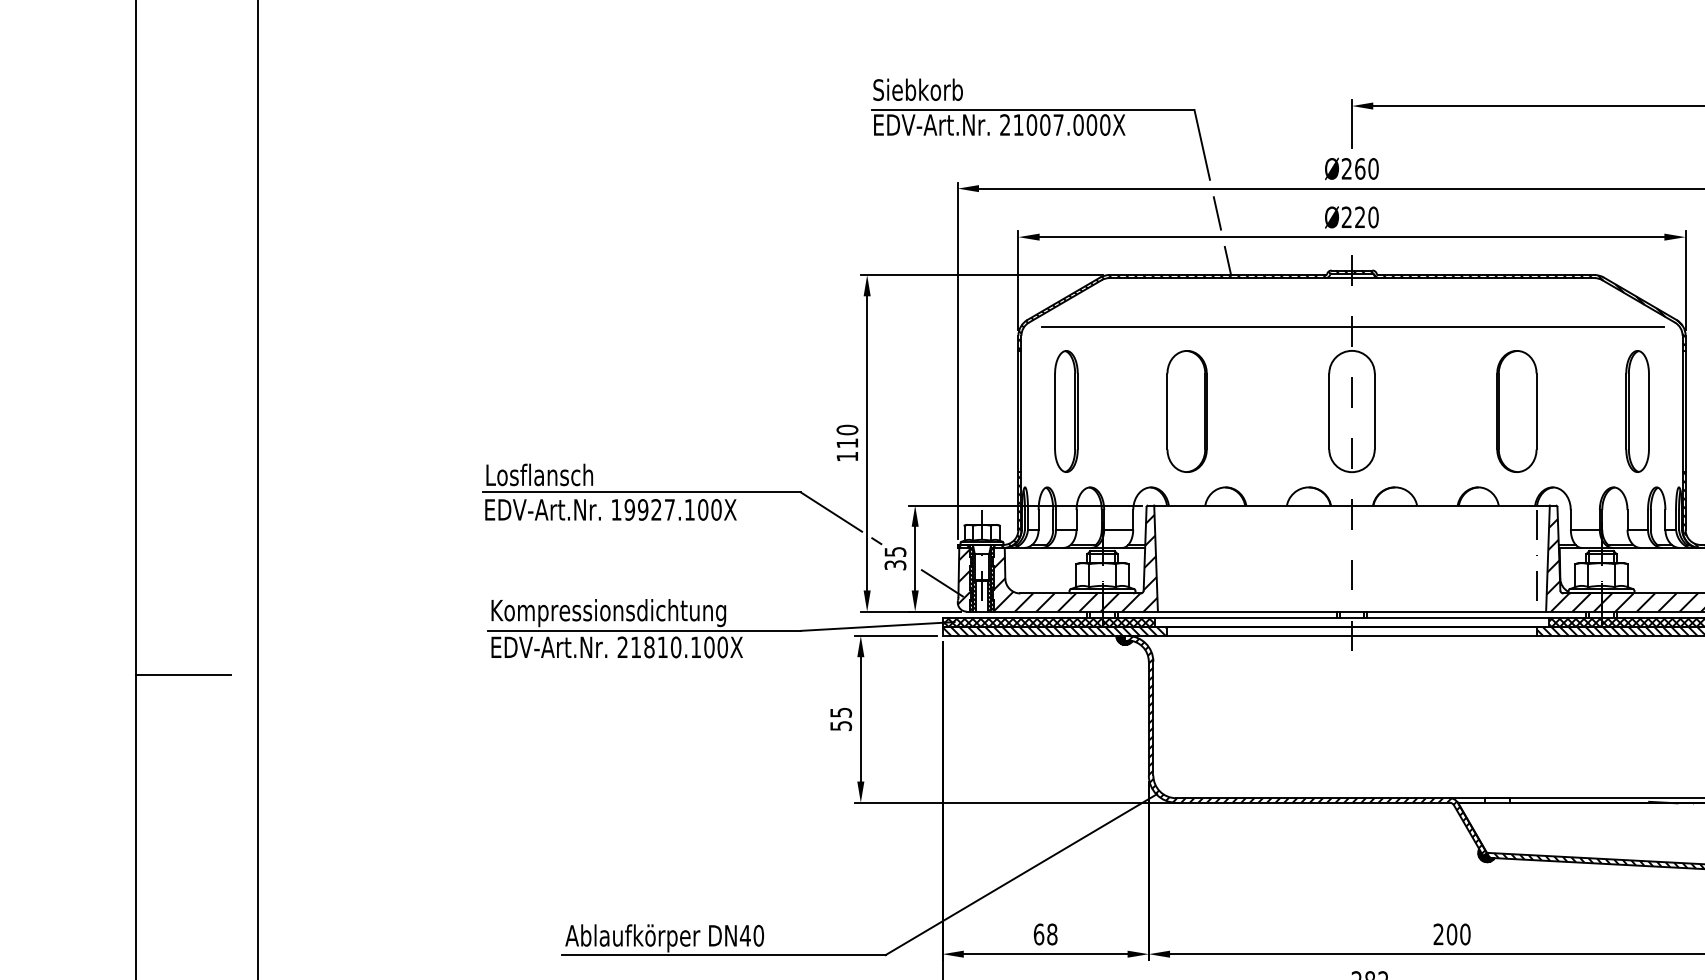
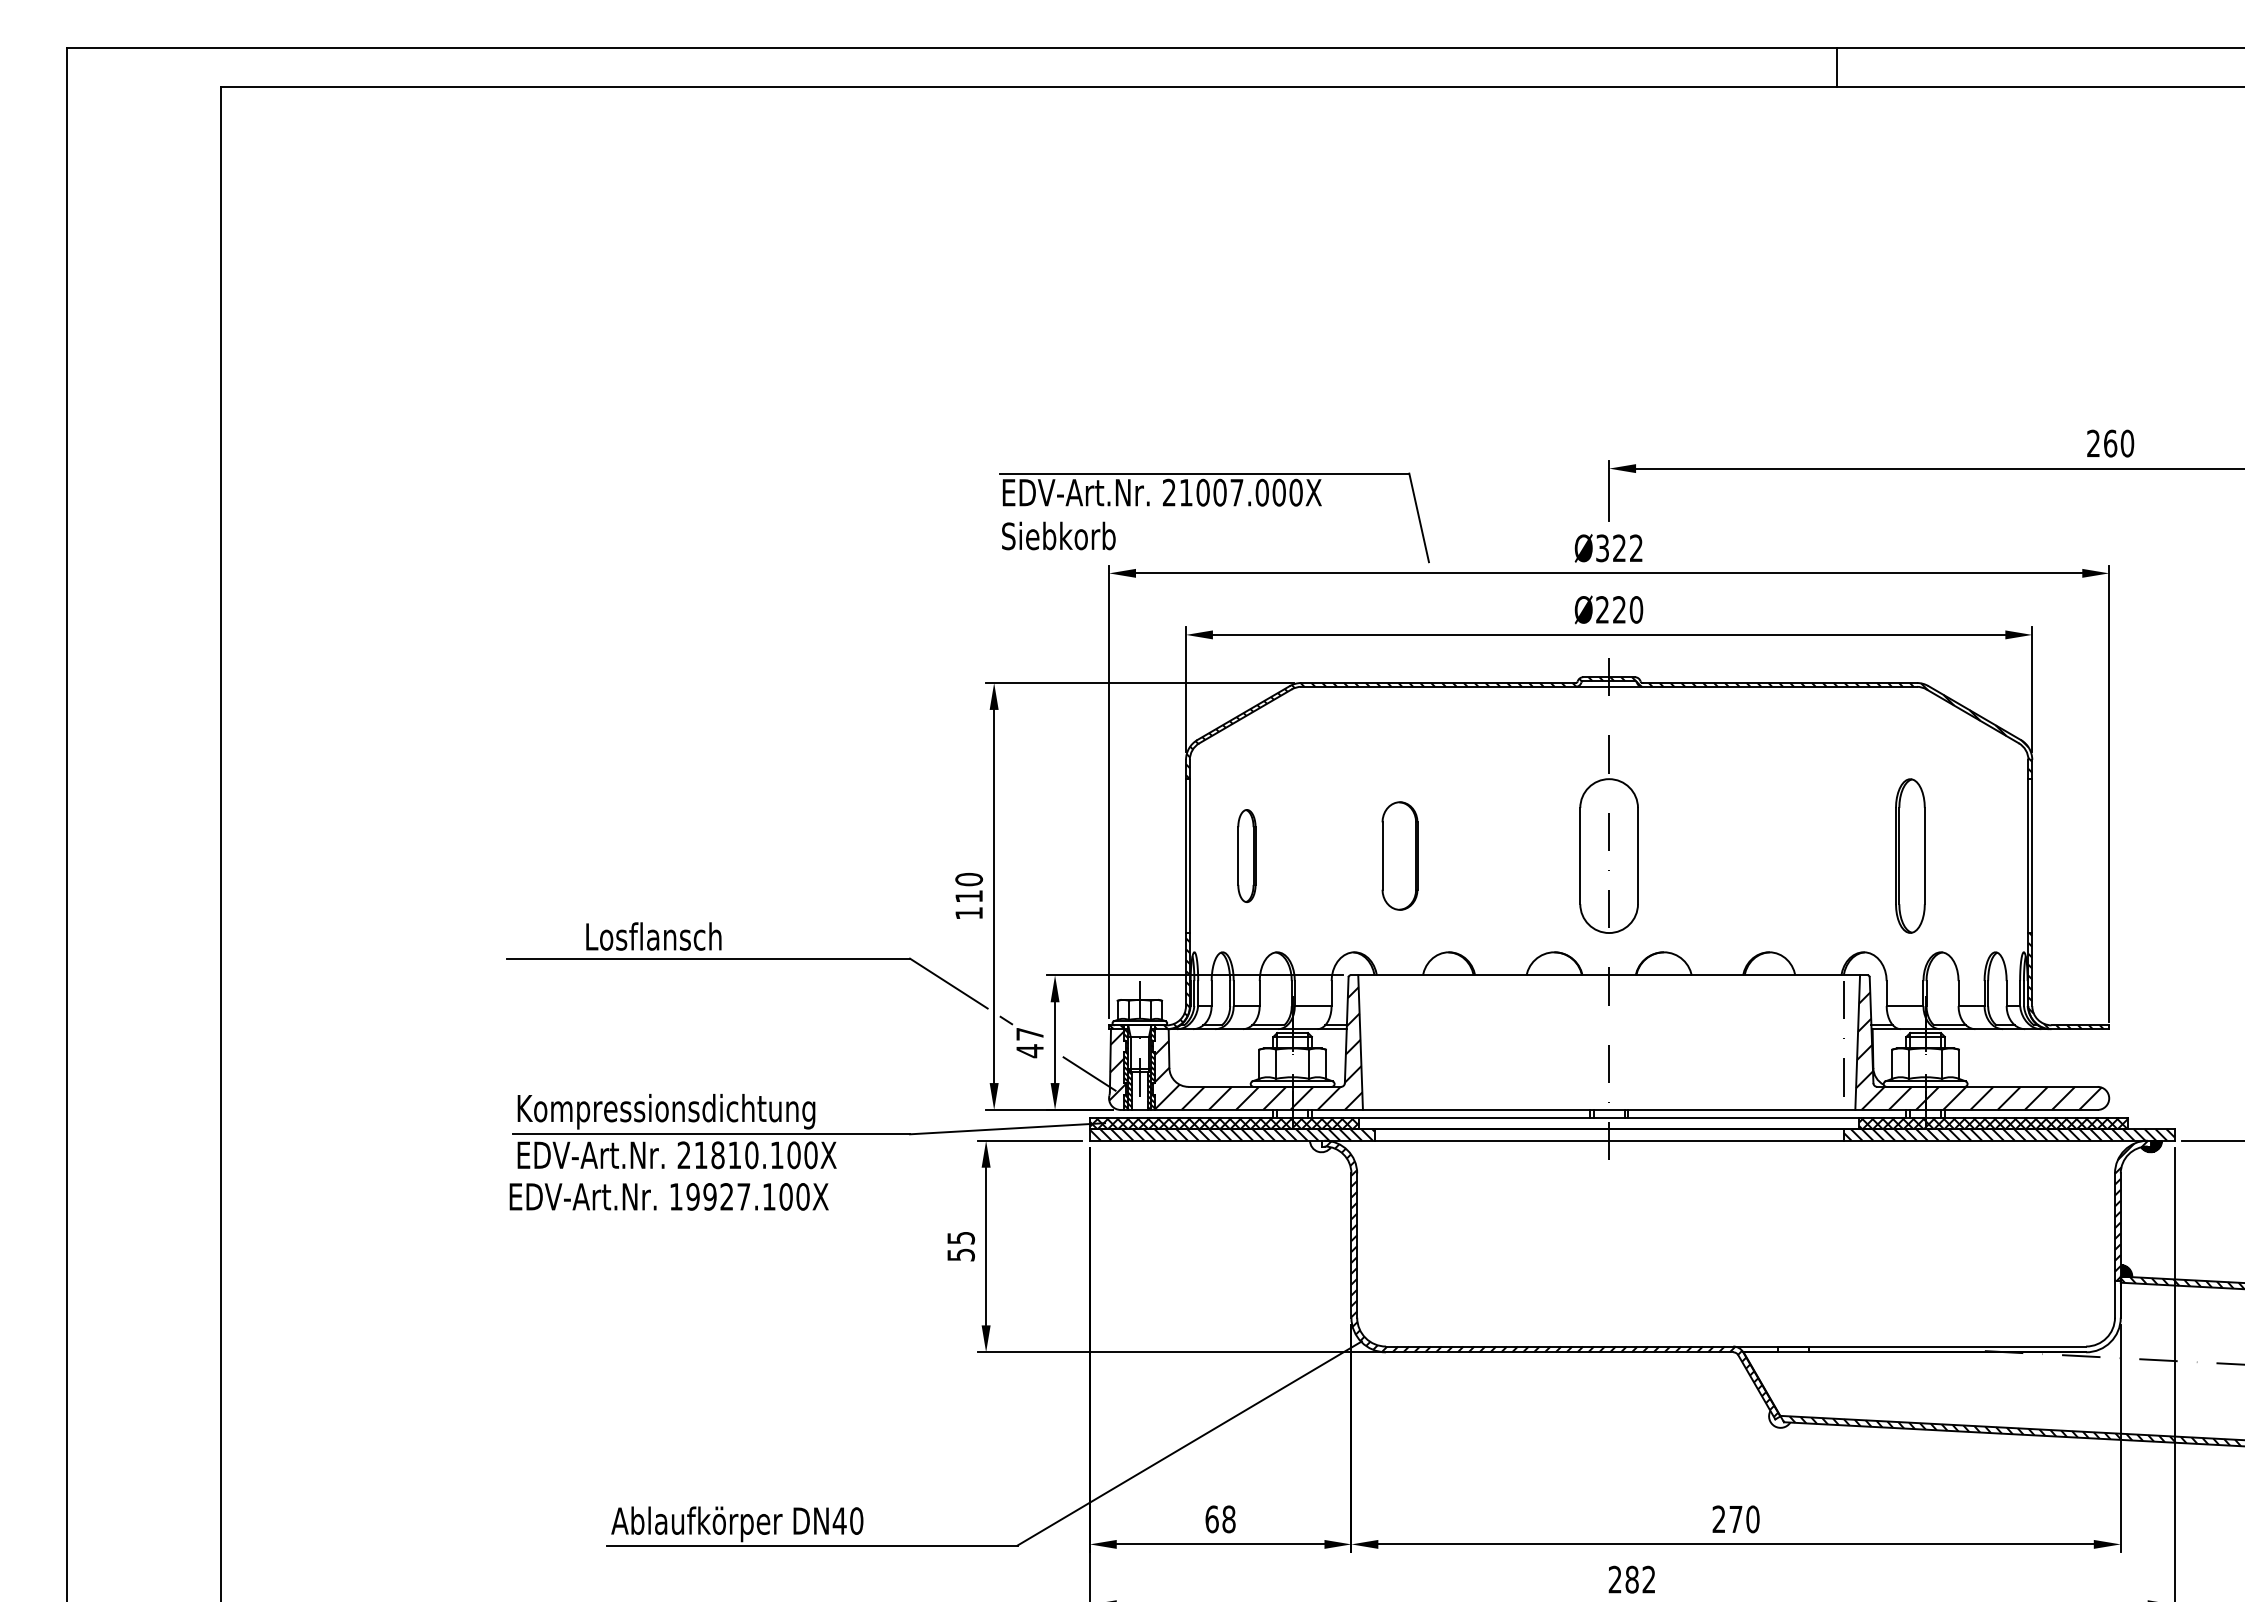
text: (917, 89) -> (1058, 535), moved
text: (1360, 169) -> (1619, 548), Ø260 -> Ø322
line: (1216, 213) -> (1437, 604), removed
line: (1227, 260) -> (1451, 664), removed
line: (1352, 326) -> (1609, 748), removed
part: (1066, 411) -> (1246, 855), size x0.6
part: (1186, 411) -> (1399, 855), size x0.7
part: (1517, 411) -> (1818, 855), removed
part: (1637, 411) -> (1910, 855), moved
text: (539, 474) -> (653, 936), moved
text: (610, 509) -> (668, 1196), moved
text: (895, 559) -> (1029, 1043), 35 -> 47
hatch: (1124, 639) -> (1320, 1145), removed
line: (183, 675) -> (126, 1190), removed
hatch: (1486, 855) -> (1779, 1419), removed
text: (1451, 934) -> (1735, 1519), 200 -> 270

